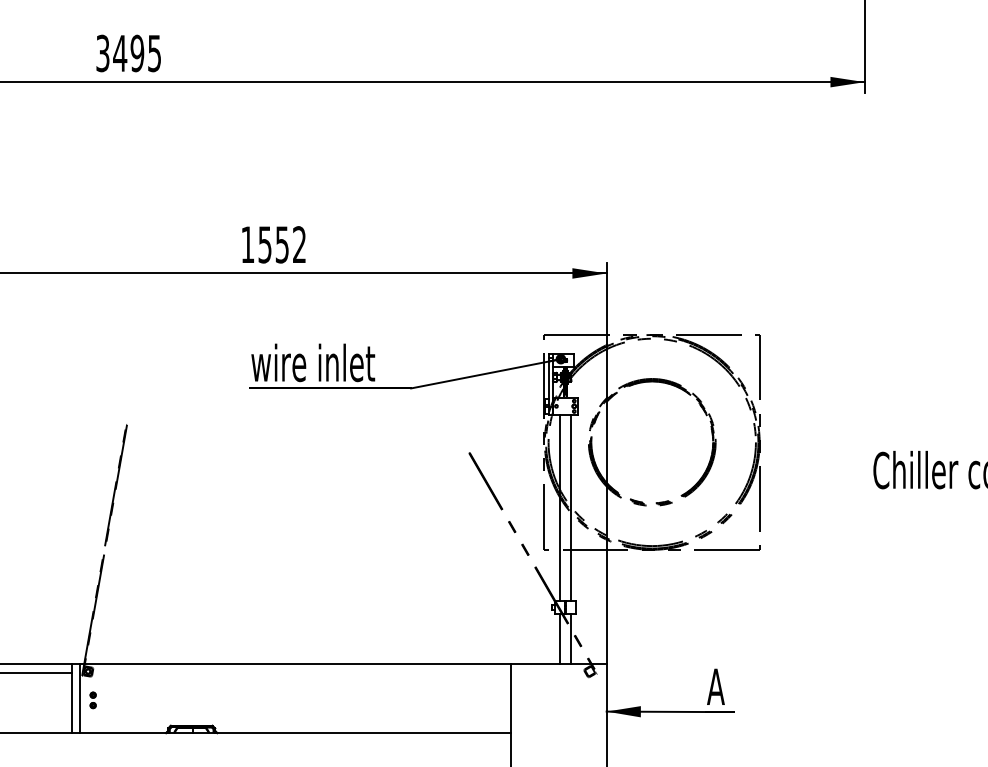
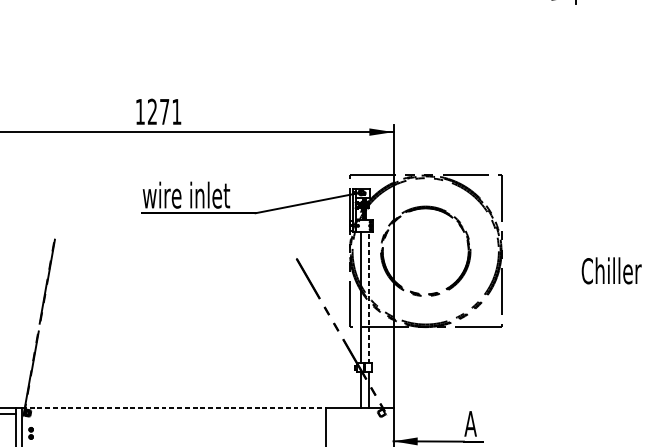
text: (281, 244) -> (164, 111), 1552 -> 1271
line: (571, 507) -> (368, 297), solid -> dashed
line: (295, 664) -> (173, 408), solid -> dashed

